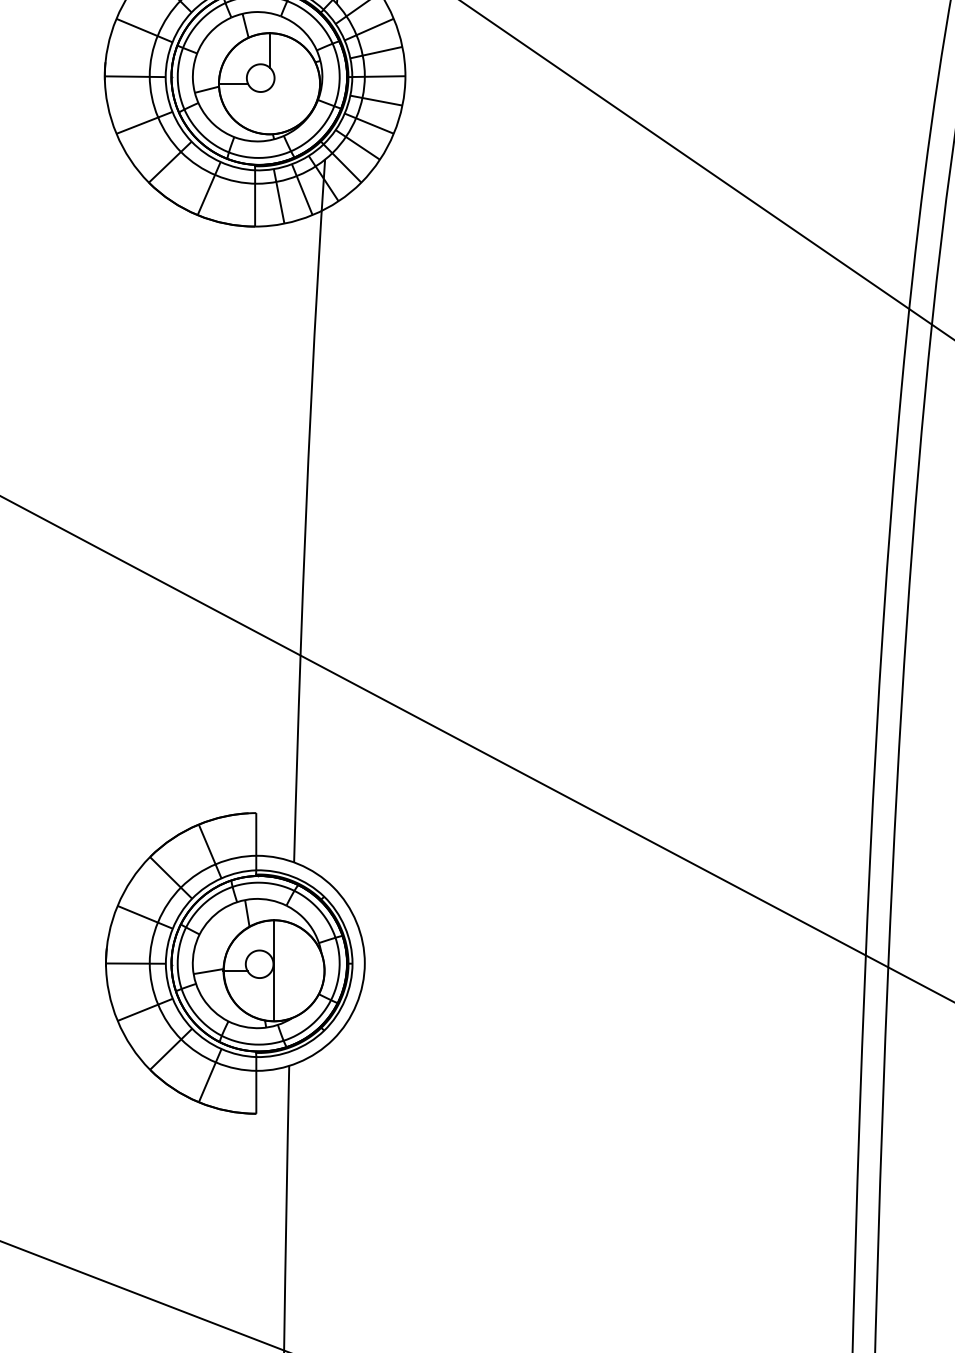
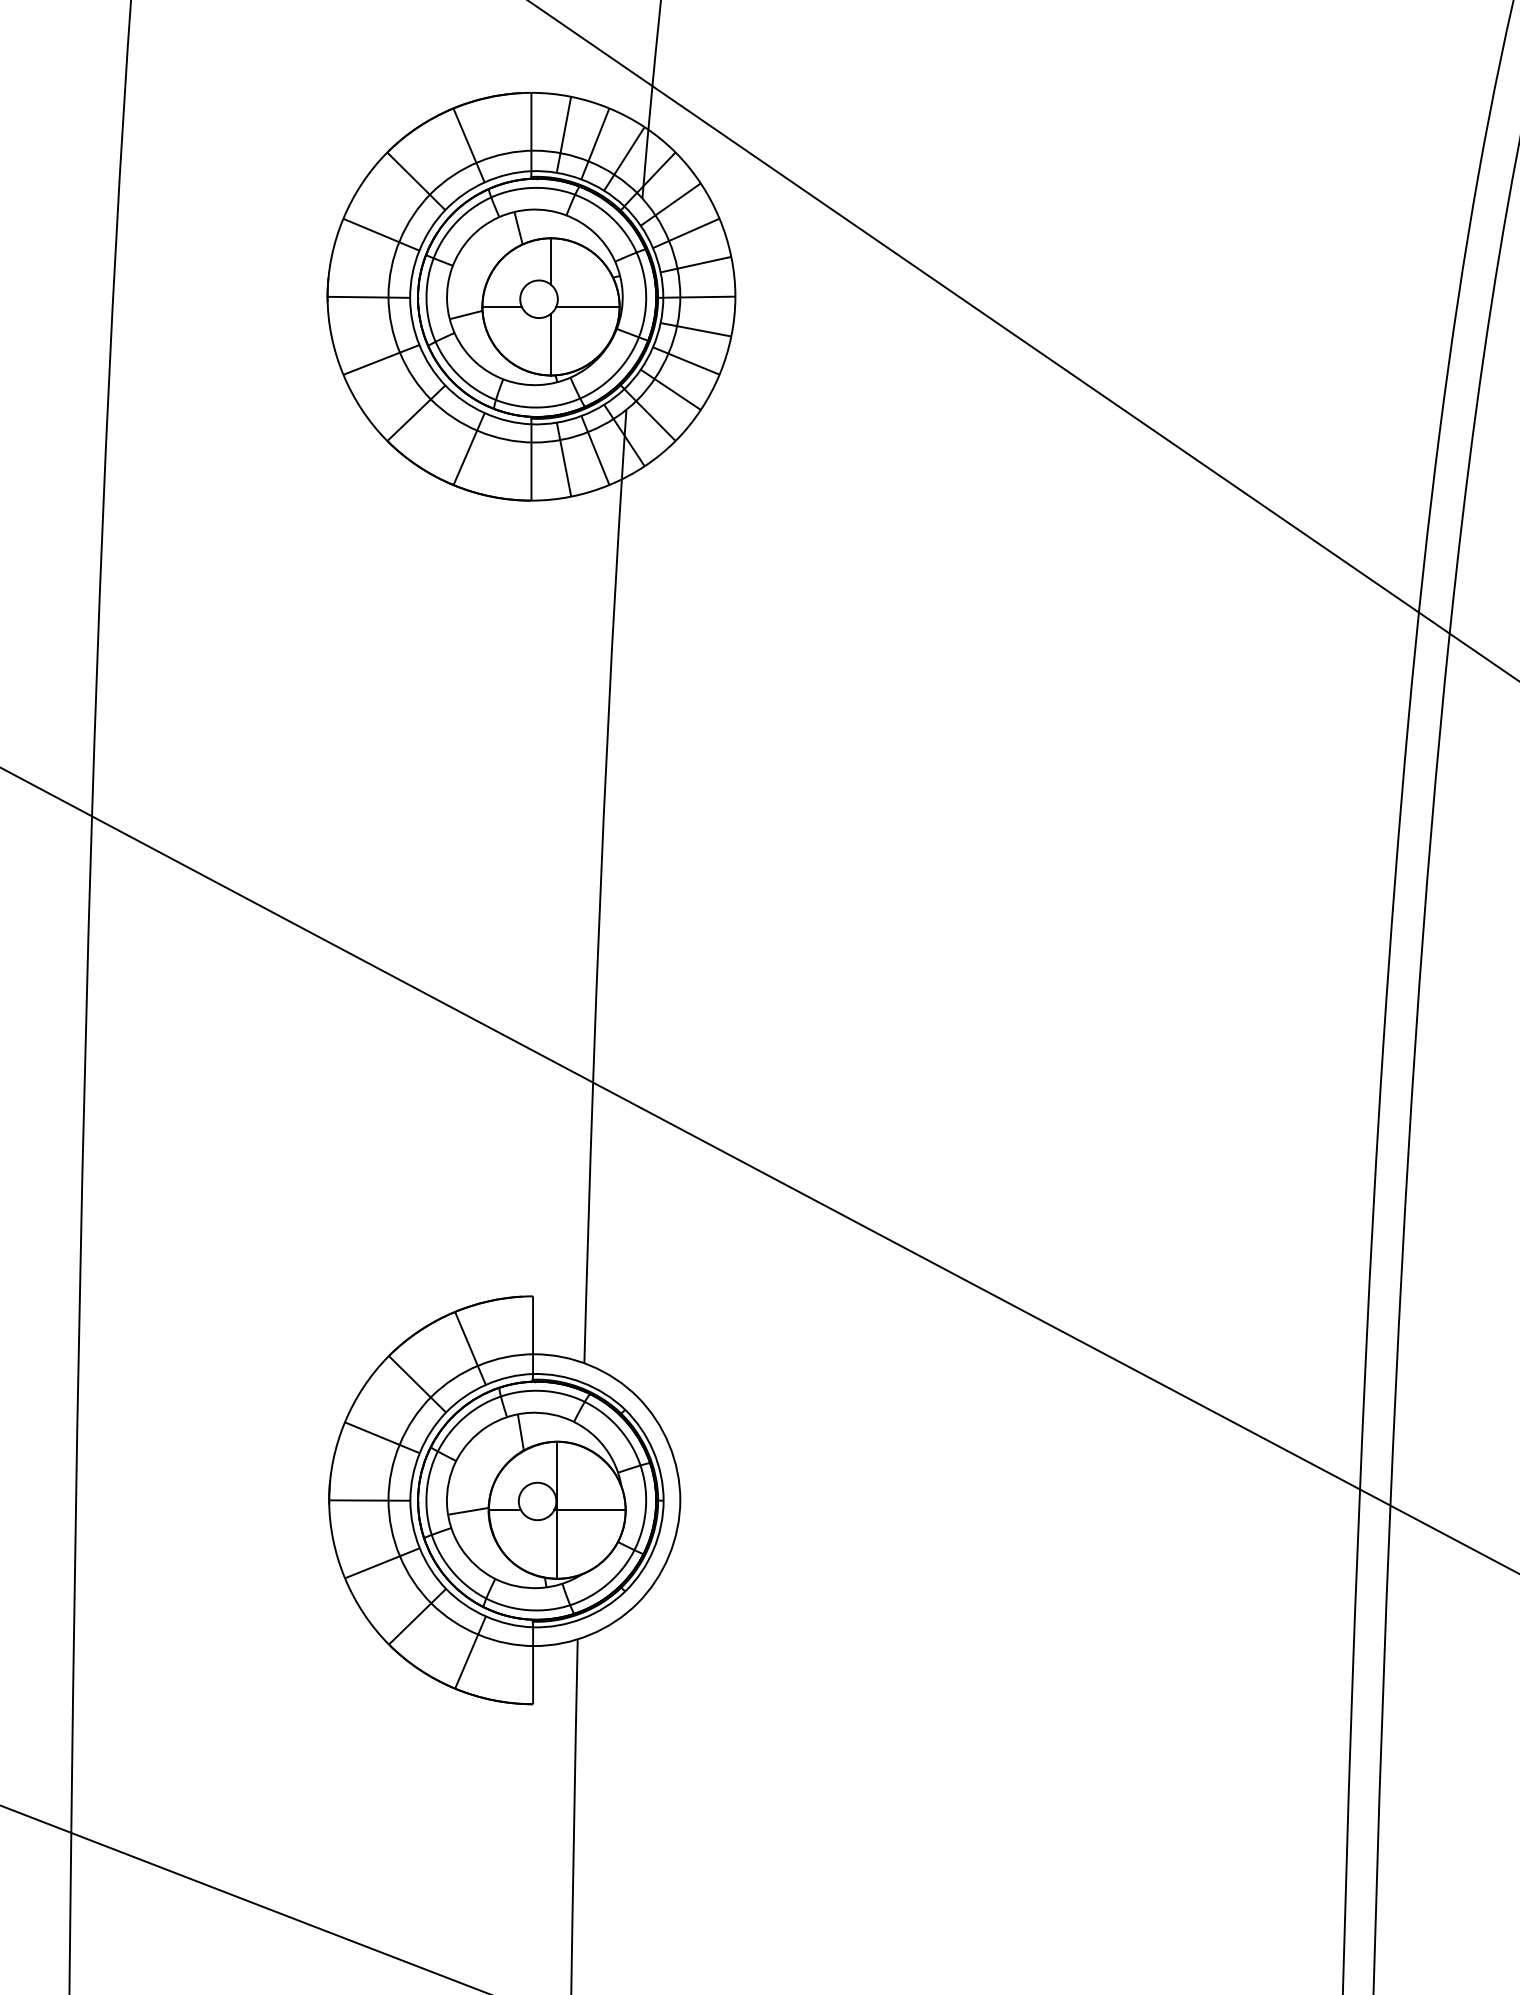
line: (296, 83) -> (587, 306), added
line: (269, 111) -> (551, 344), added
line: (297, 970) -> (589, 1510), added

